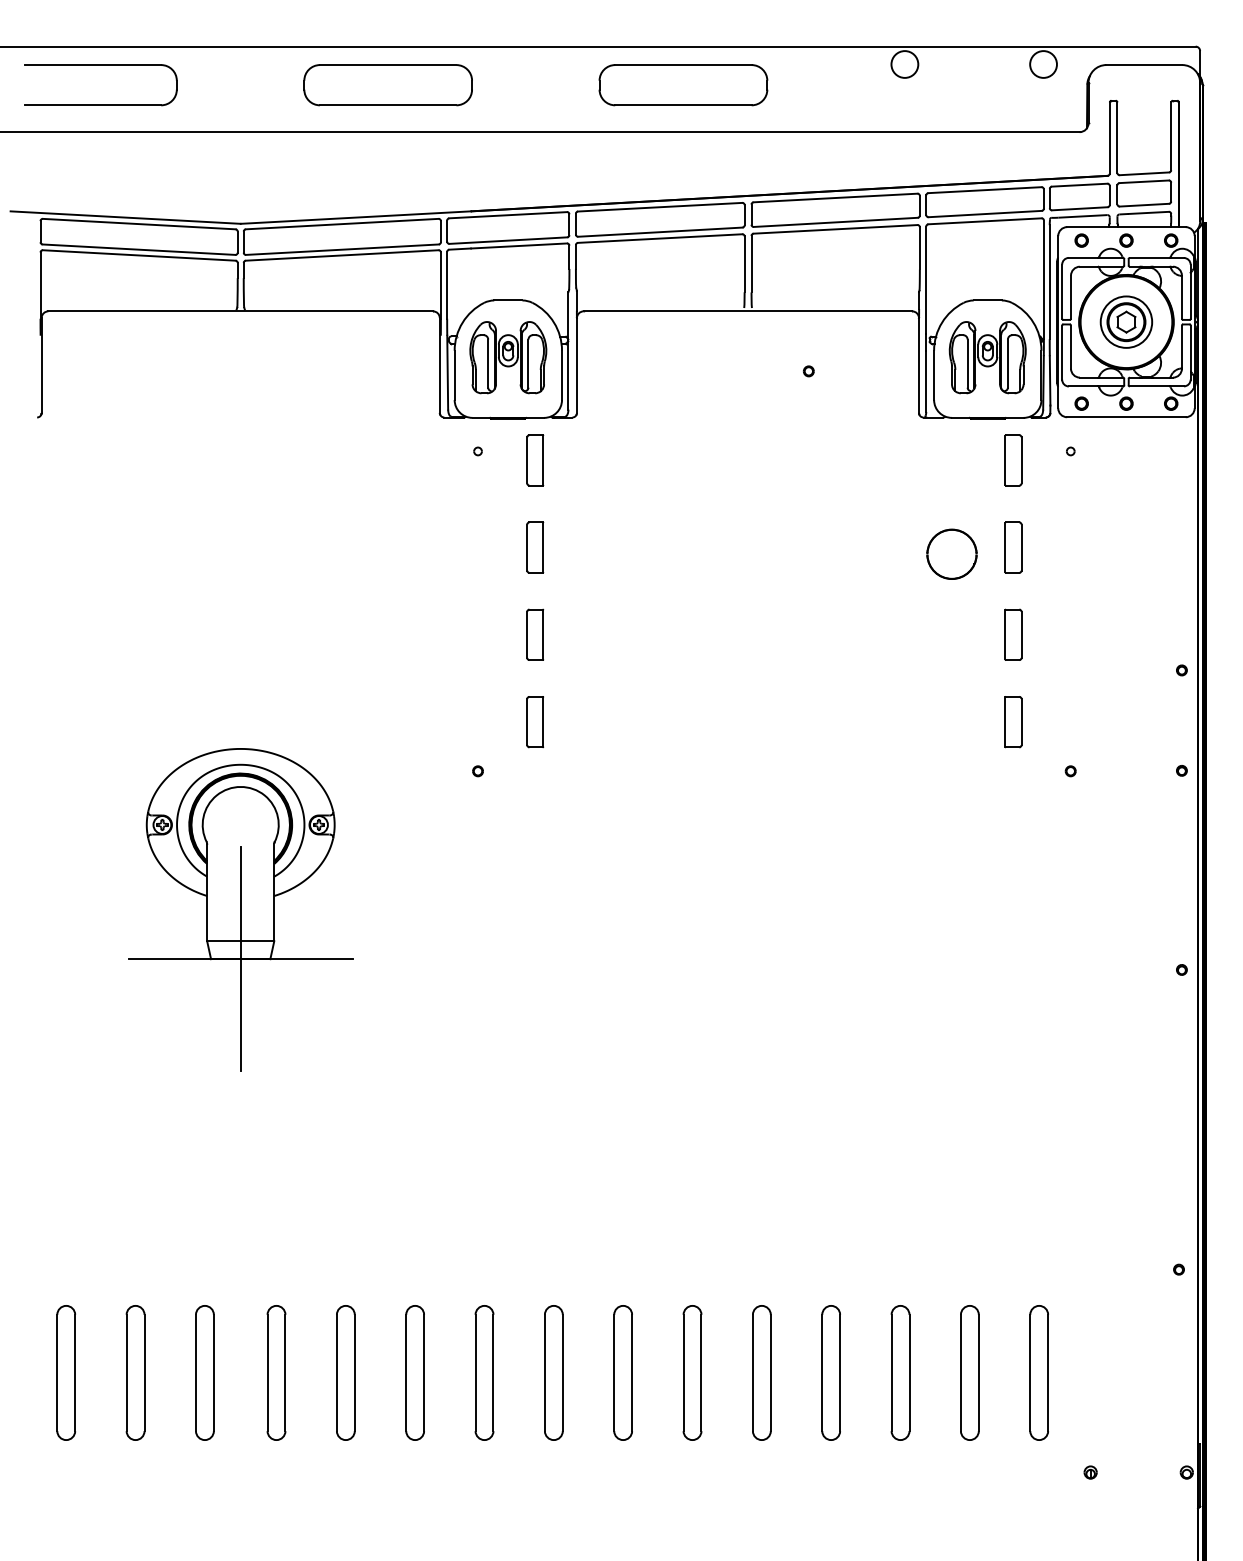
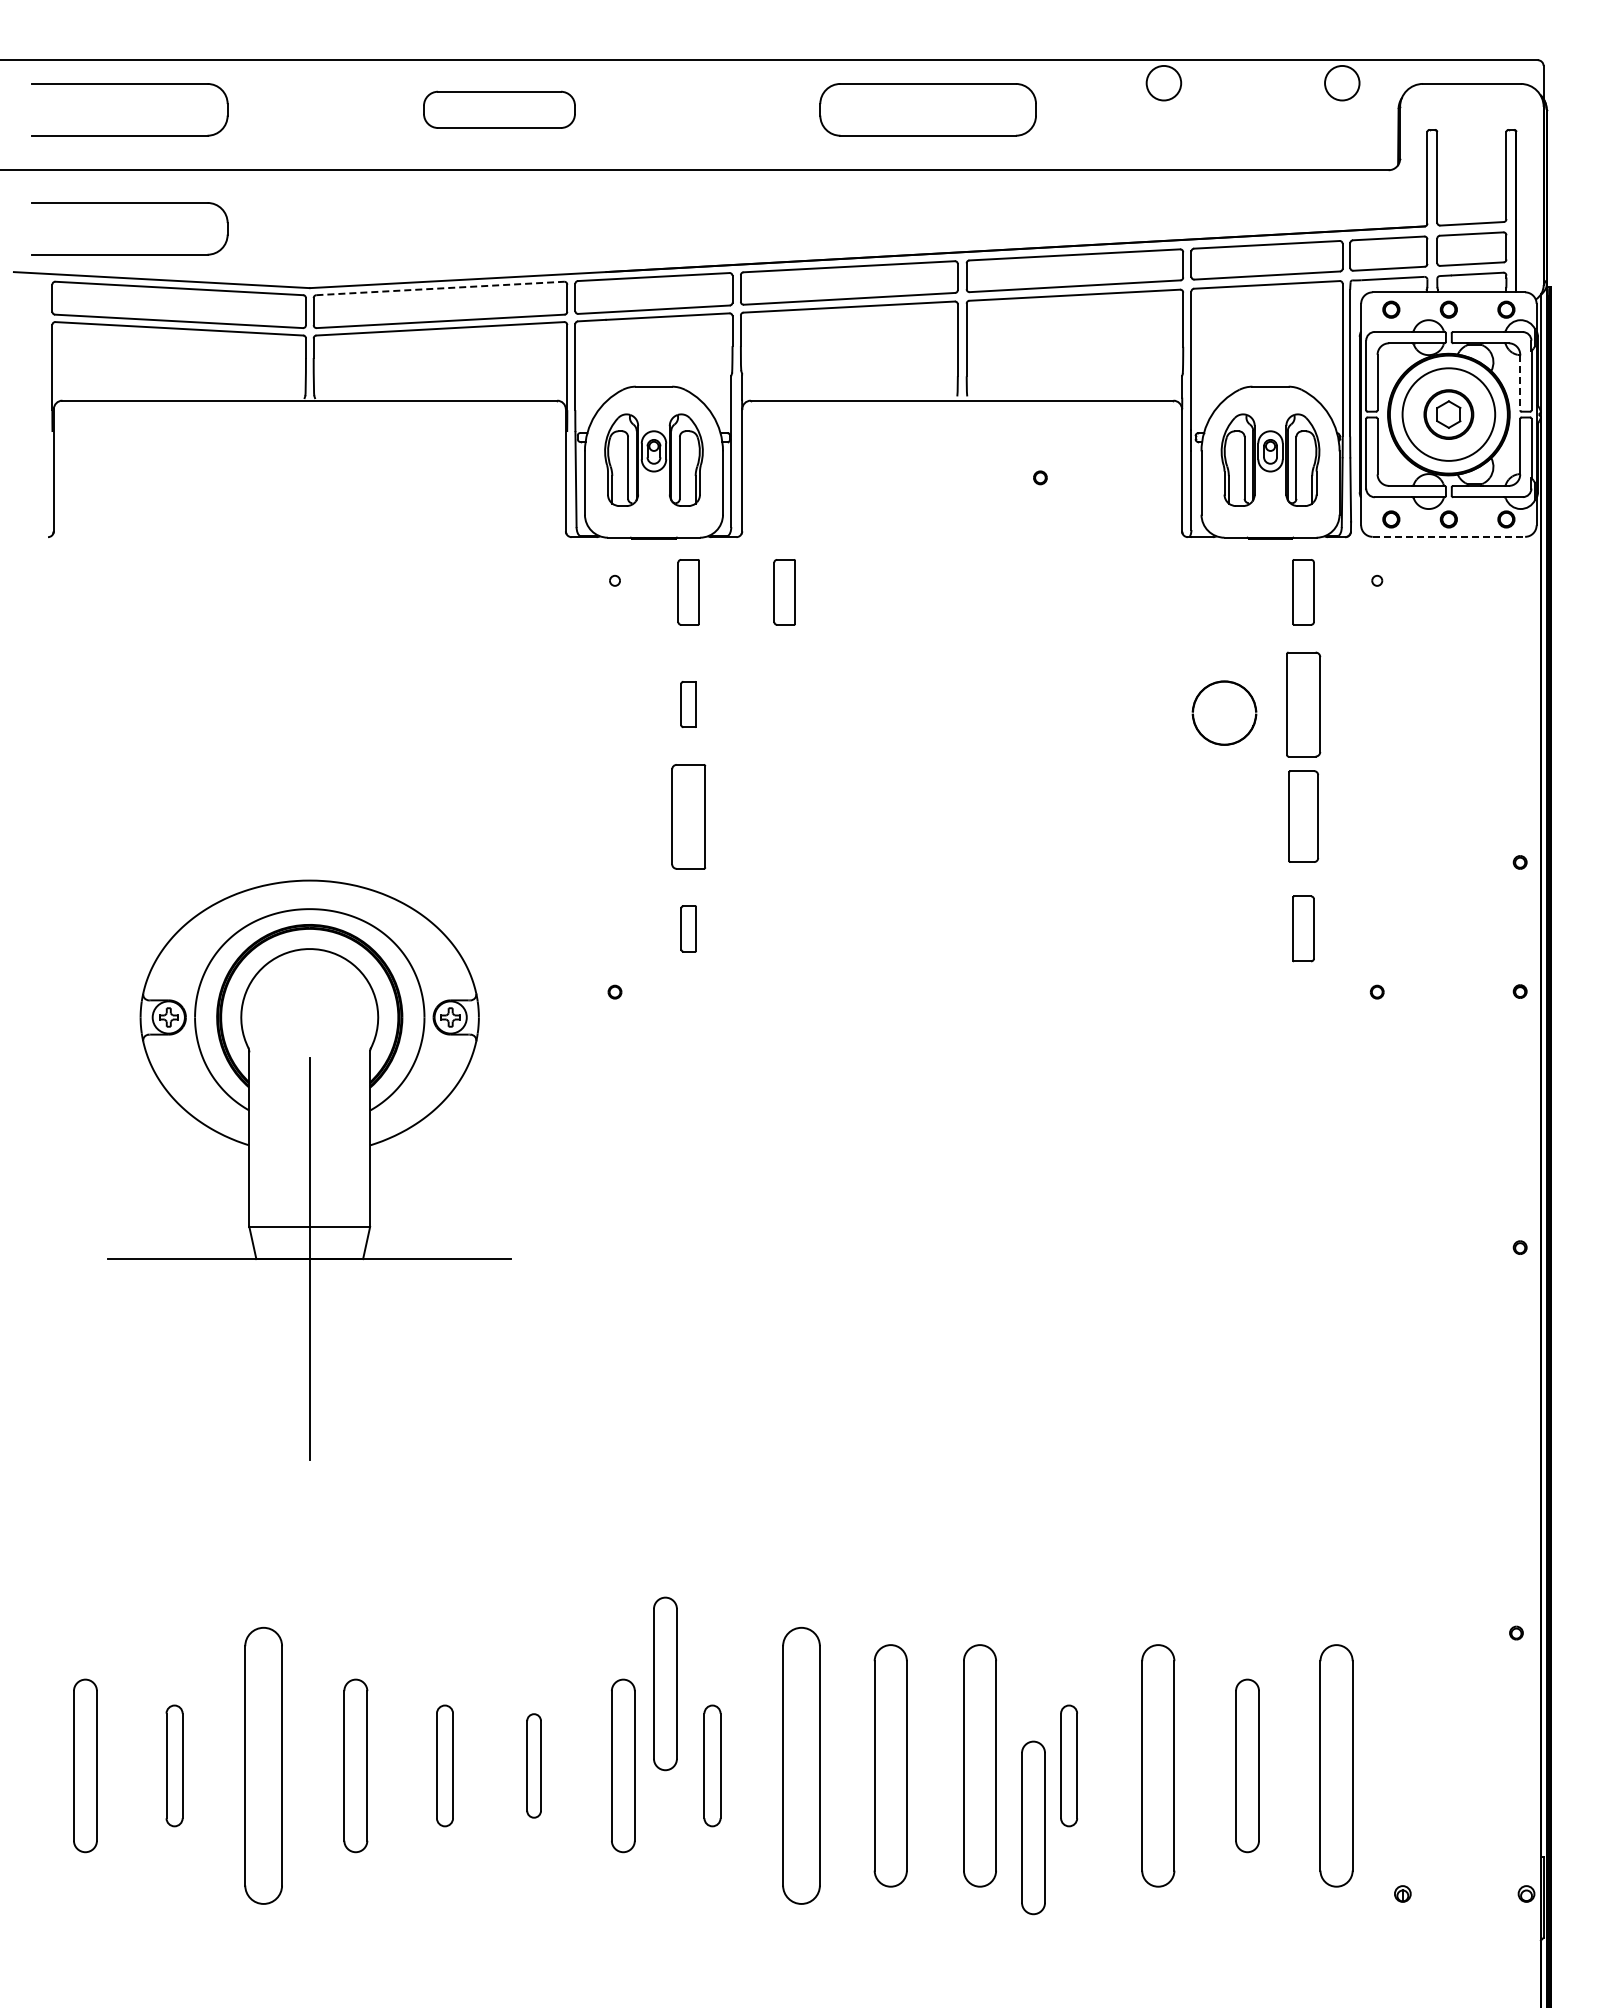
part: (388, 84) -> (499, 109), size x0.7
part: (682, 84) -> (927, 109), moved
part: (100, 158) -> (129, 203), added
line: (342, 224) -> (440, 288), solid -> dashed
line: (1182, 297) -> (1520, 382), solid -> dashed
circle: (1126, 322) -> (1448, 414), size x1.4
line: (1126, 416) -> (1449, 536), solid -> dashed
part: (609, 460) -> (784, 592), added
part: (535, 547) -> (688, 704), size x0.7
part: (1013, 547) -> (1303, 704), size x1.6
part: (535, 634) -> (688, 816), size x1.6
part: (1013, 634) -> (1303, 816), size x1.4
part: (535, 721) -> (688, 928), size x0.7
part: (240, 909) -> (309, 1170), size x1.4
part: (517, 1308) -> (665, 1683), added
part: (135, 1372) -> (174, 1765), size x0.7
part: (204, 1372) -> (263, 1765), size x1.6
part: (345, 1372) -> (444, 1765), size x0.7
part: (414, 1372) -> (533, 1765), size x0.6
part: (553, 1372) -> (712, 1765), size x0.7
part: (623, 1372) -> (801, 1765), size x1.6
part: (692, 1372) -> (890, 1765), size x1.4
part: (761, 1372) -> (979, 1765), size x1.4
part: (830, 1372) -> (1068, 1765), size x0.7
part: (900, 1372) -> (1158, 1765), size x1.4
part: (1039, 1372) -> (1336, 1765), size x1.4
part: (803, 1420) -> (1033, 1827), added

